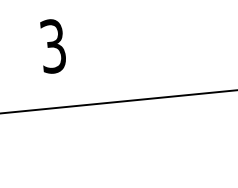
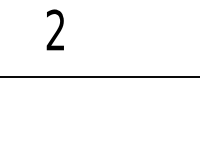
text: (52, 45) -> (55, 29), 3 -> 2

